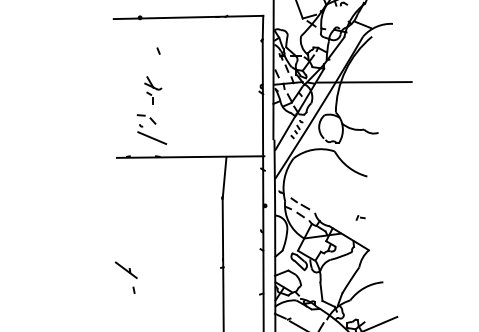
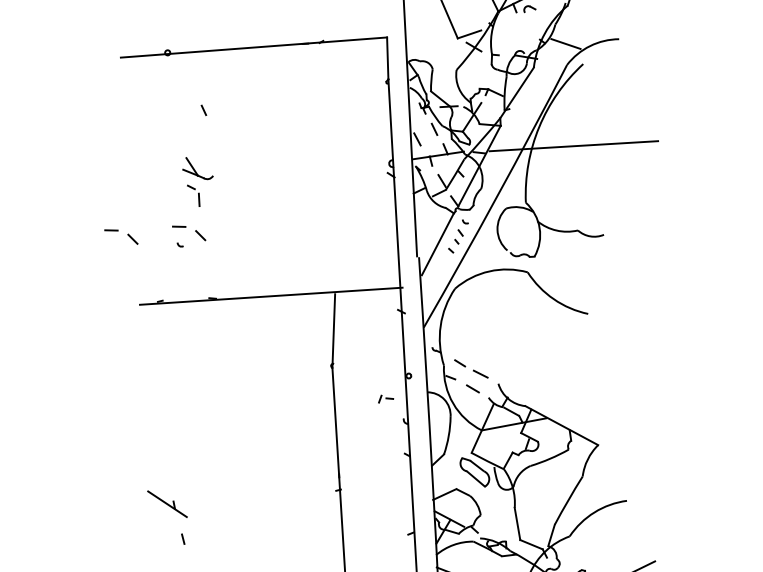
part: (108, 119) -> (121, 237), added
line: (152, 138) -> (201, 266), removed
part: (360, 217) -> (385, 398), moved

